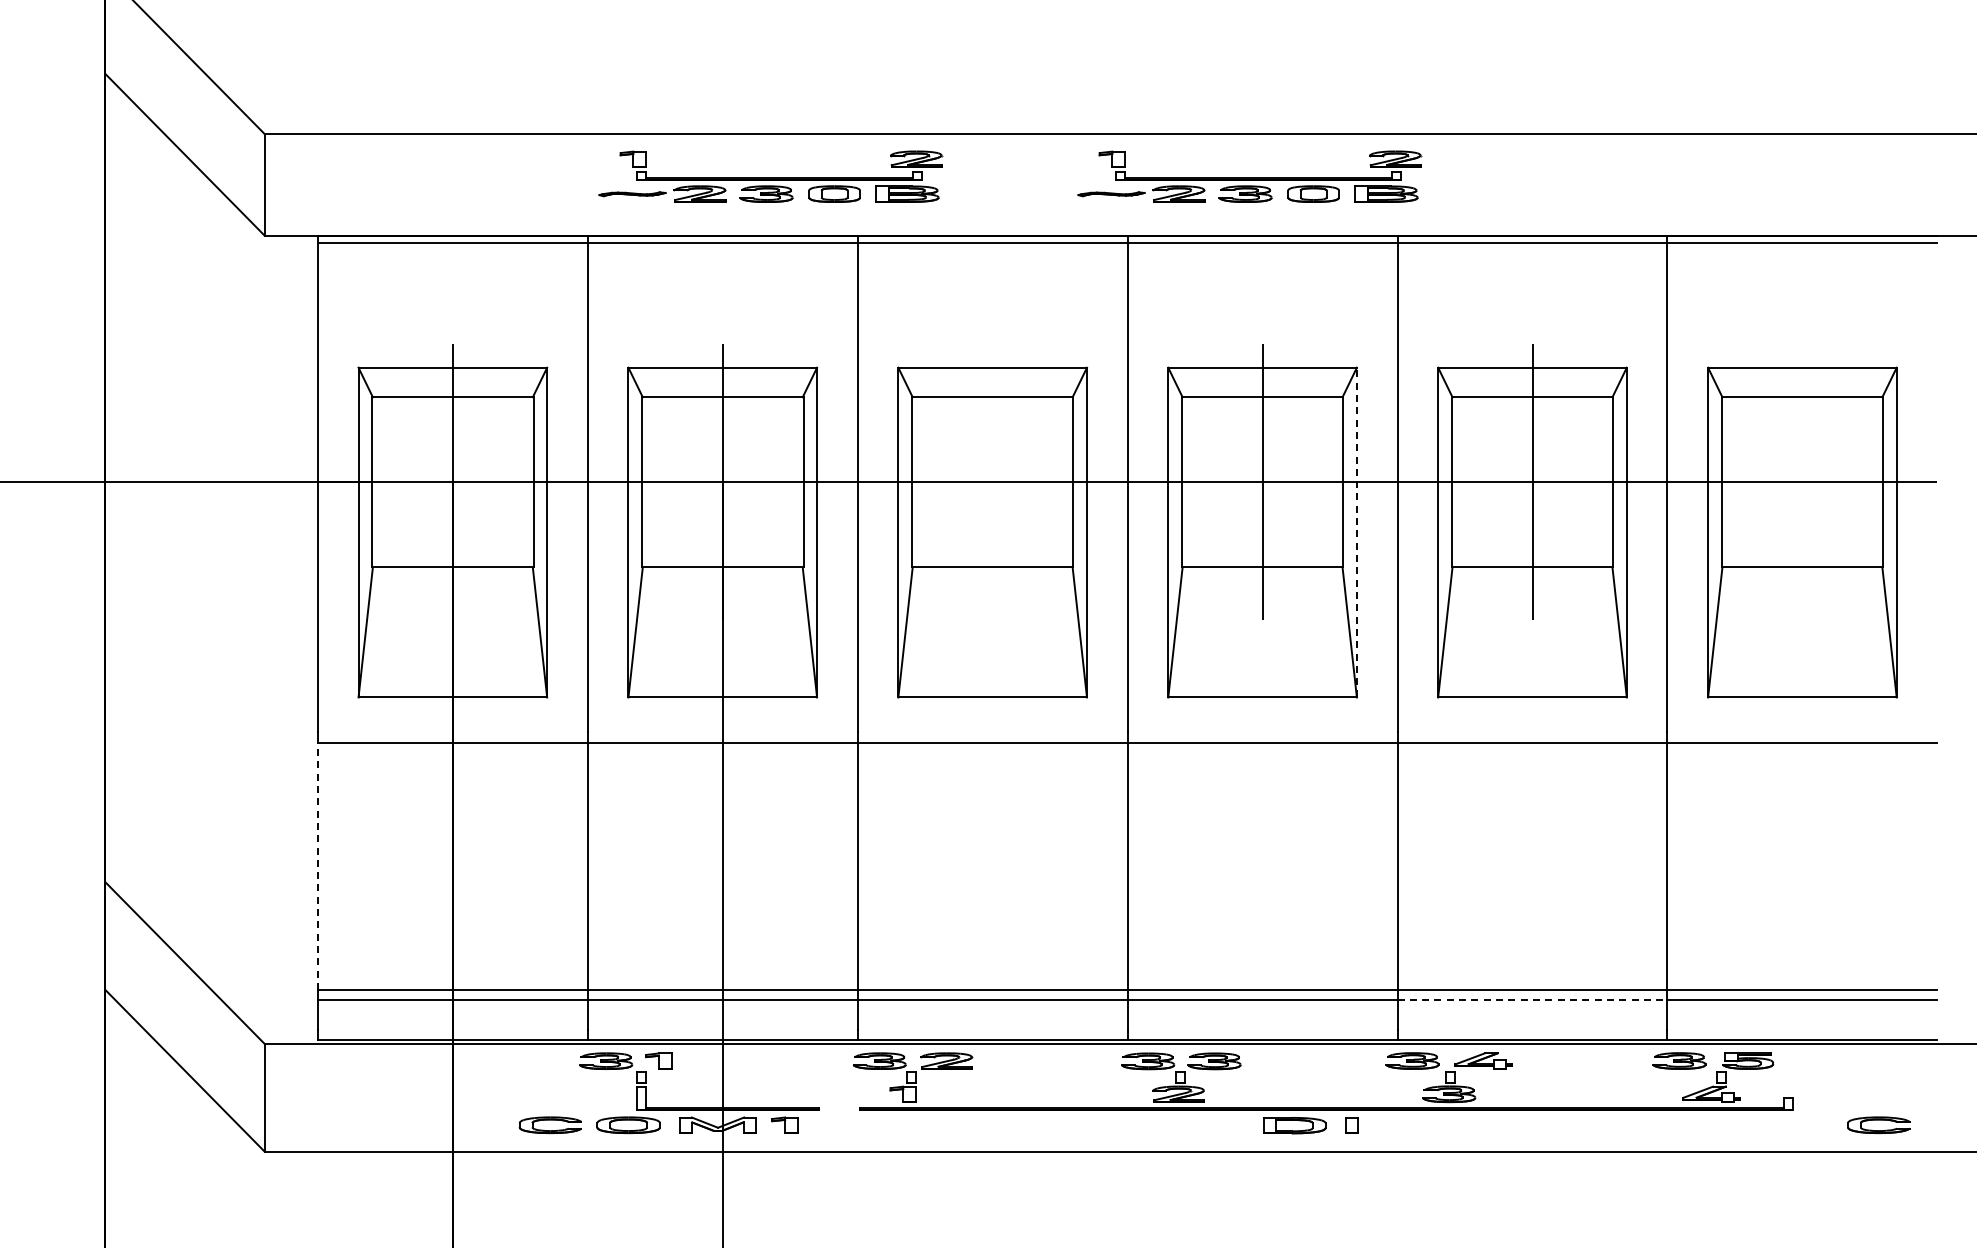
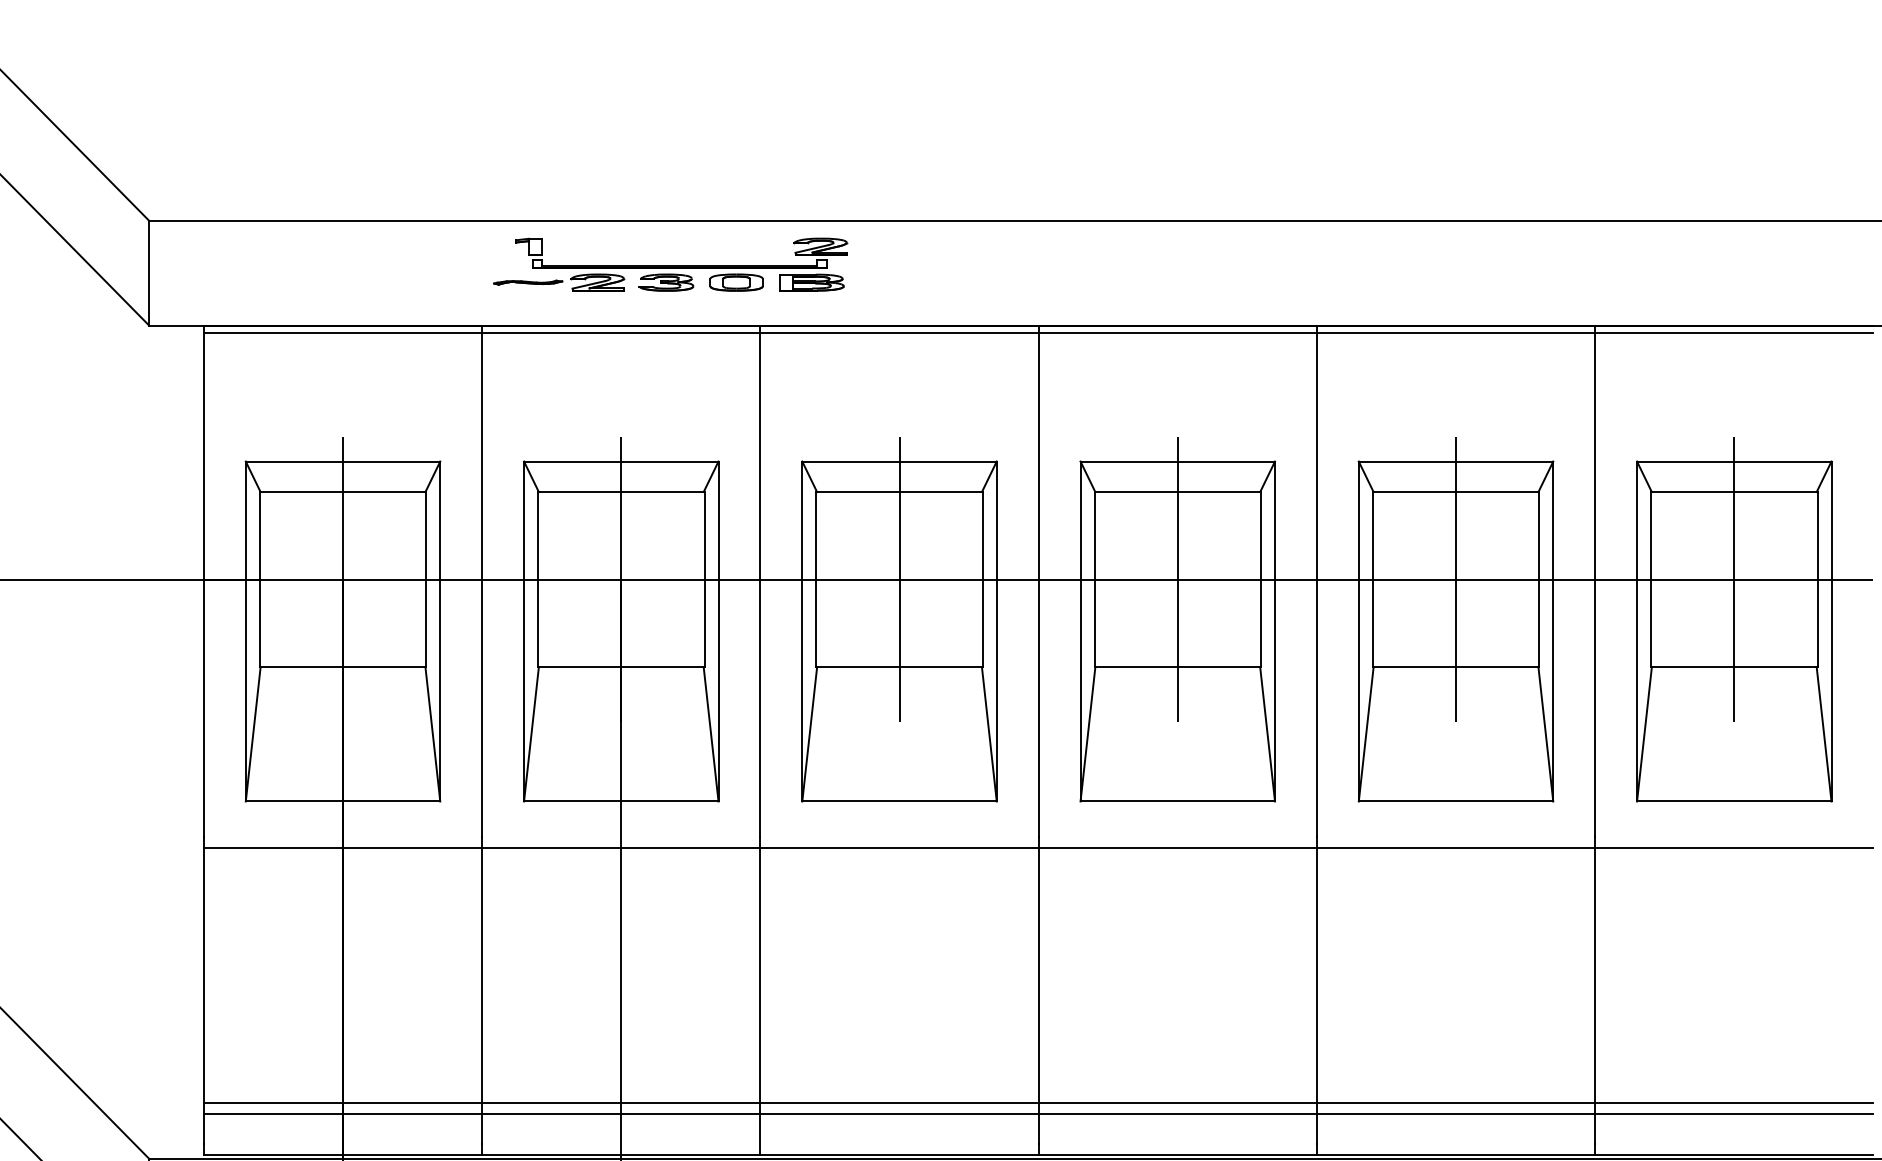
part: (1249, 176) -> (1164, 264), removed
line: (992, 482) -> (899, 579), added
line: (1802, 482) -> (1734, 579), added
line: (1356, 532) -> (1274, 631), dashed -> solid
line: (317, 866) -> (203, 975), dashed -> solid
line: (1532, 1000) -> (1456, 1113), dashed -> solid

